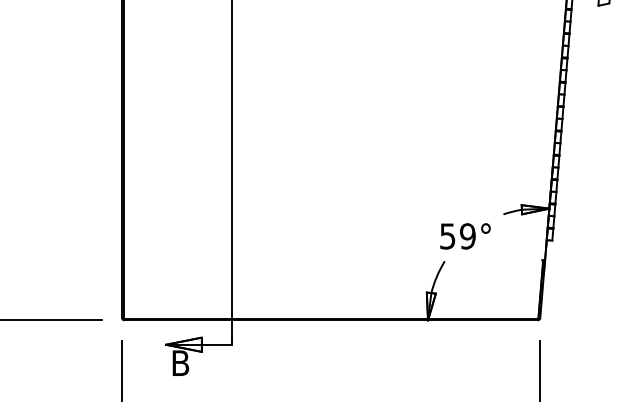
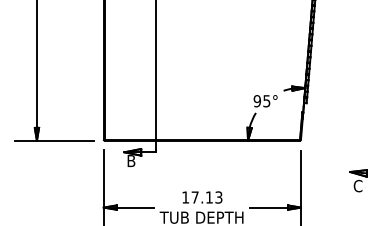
text: (456, 236) -> (261, 101), 59° -> 95°

